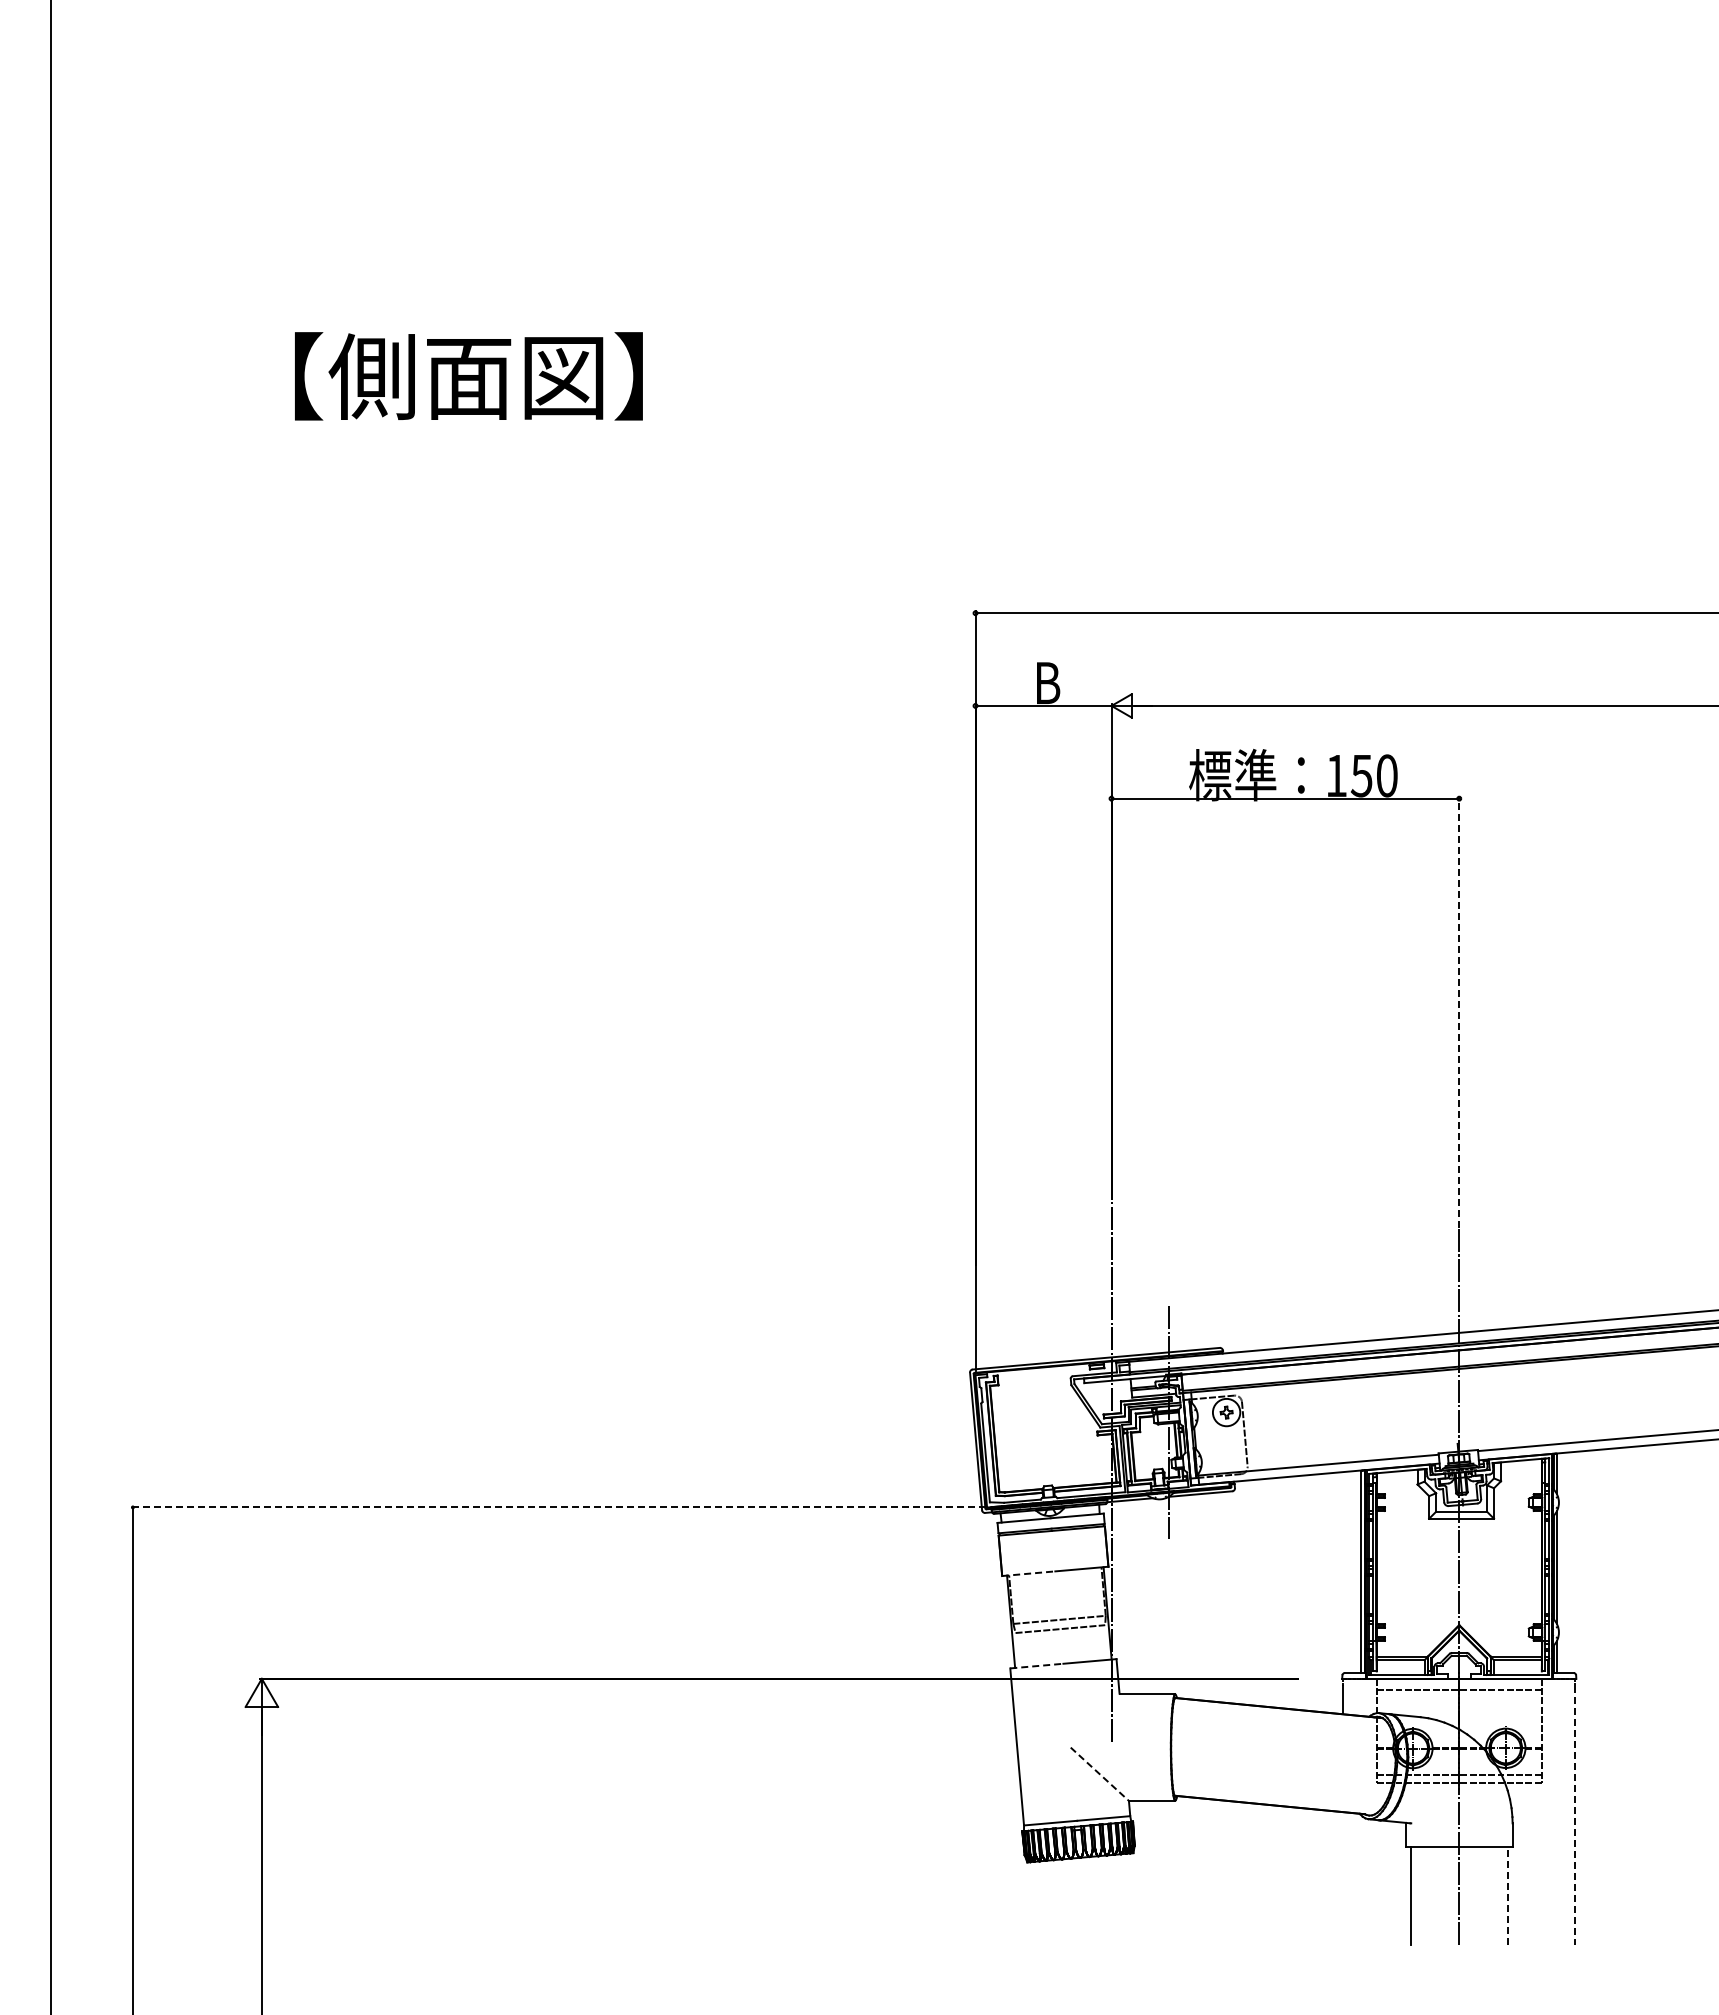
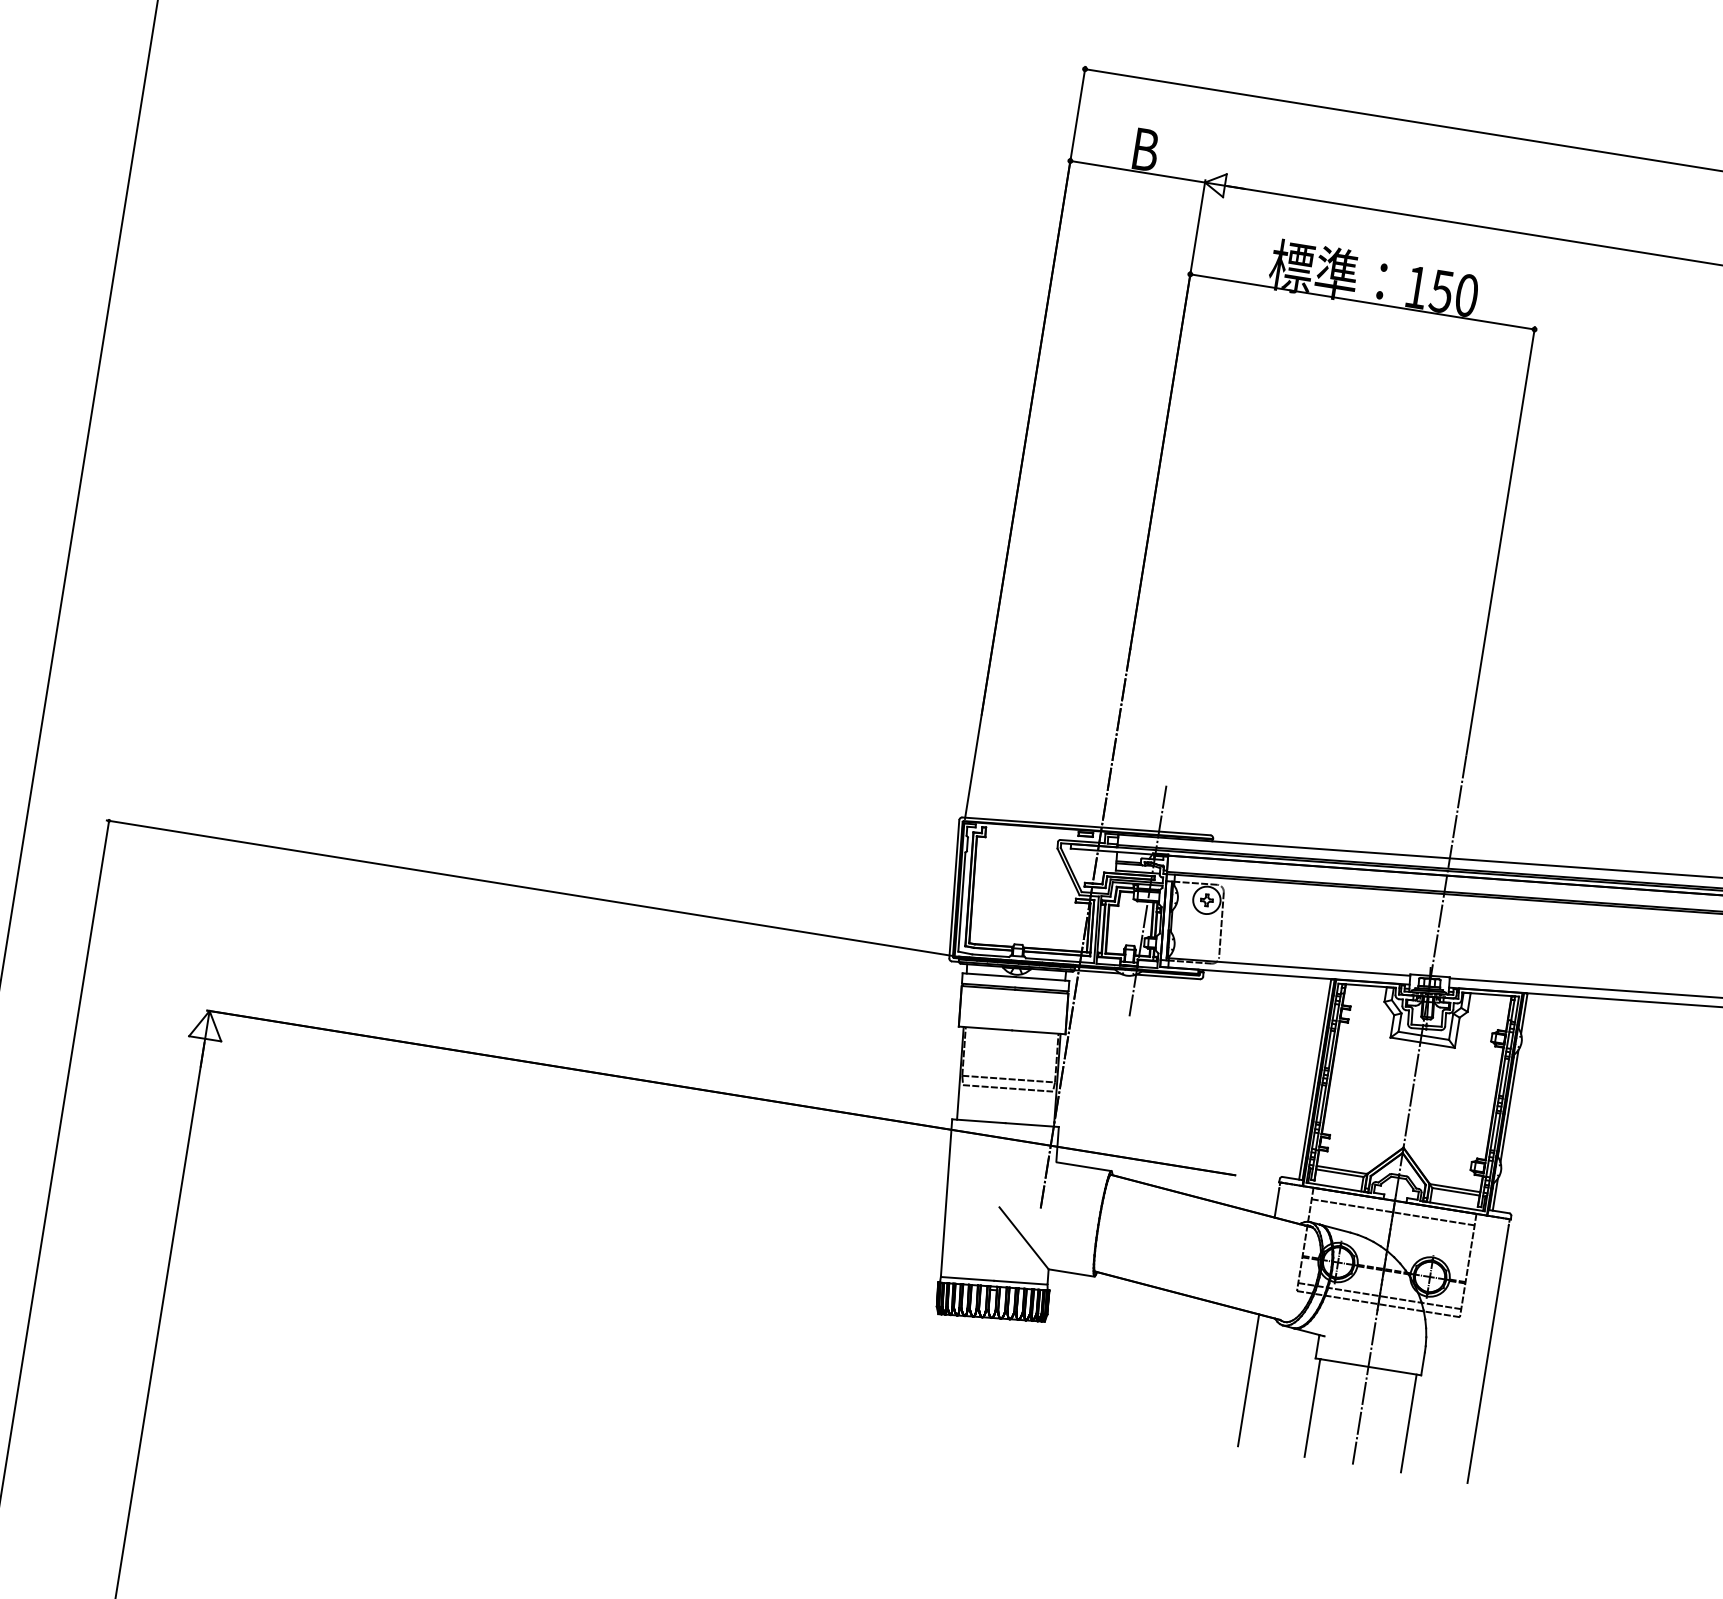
line: (1459, 1012) -> (1500, 541), dashed -> solid
line: (558, 1507) -> (530, 888), dashed -> solid
line: (1028, 1573) -> (985, 1028), dashed -> solid
line: (1036, 1666) -> (978, 1121), dashed -> solid
line: (1100, 1774) -> (1024, 1238), dashed -> solid
line: (1575, 1815) -> (1488, 1354), dashed -> solid
line: (1343, 1878) -> (1248, 1380), added
line: (1507, 1895) -> (1408, 1422), dashed -> solid

